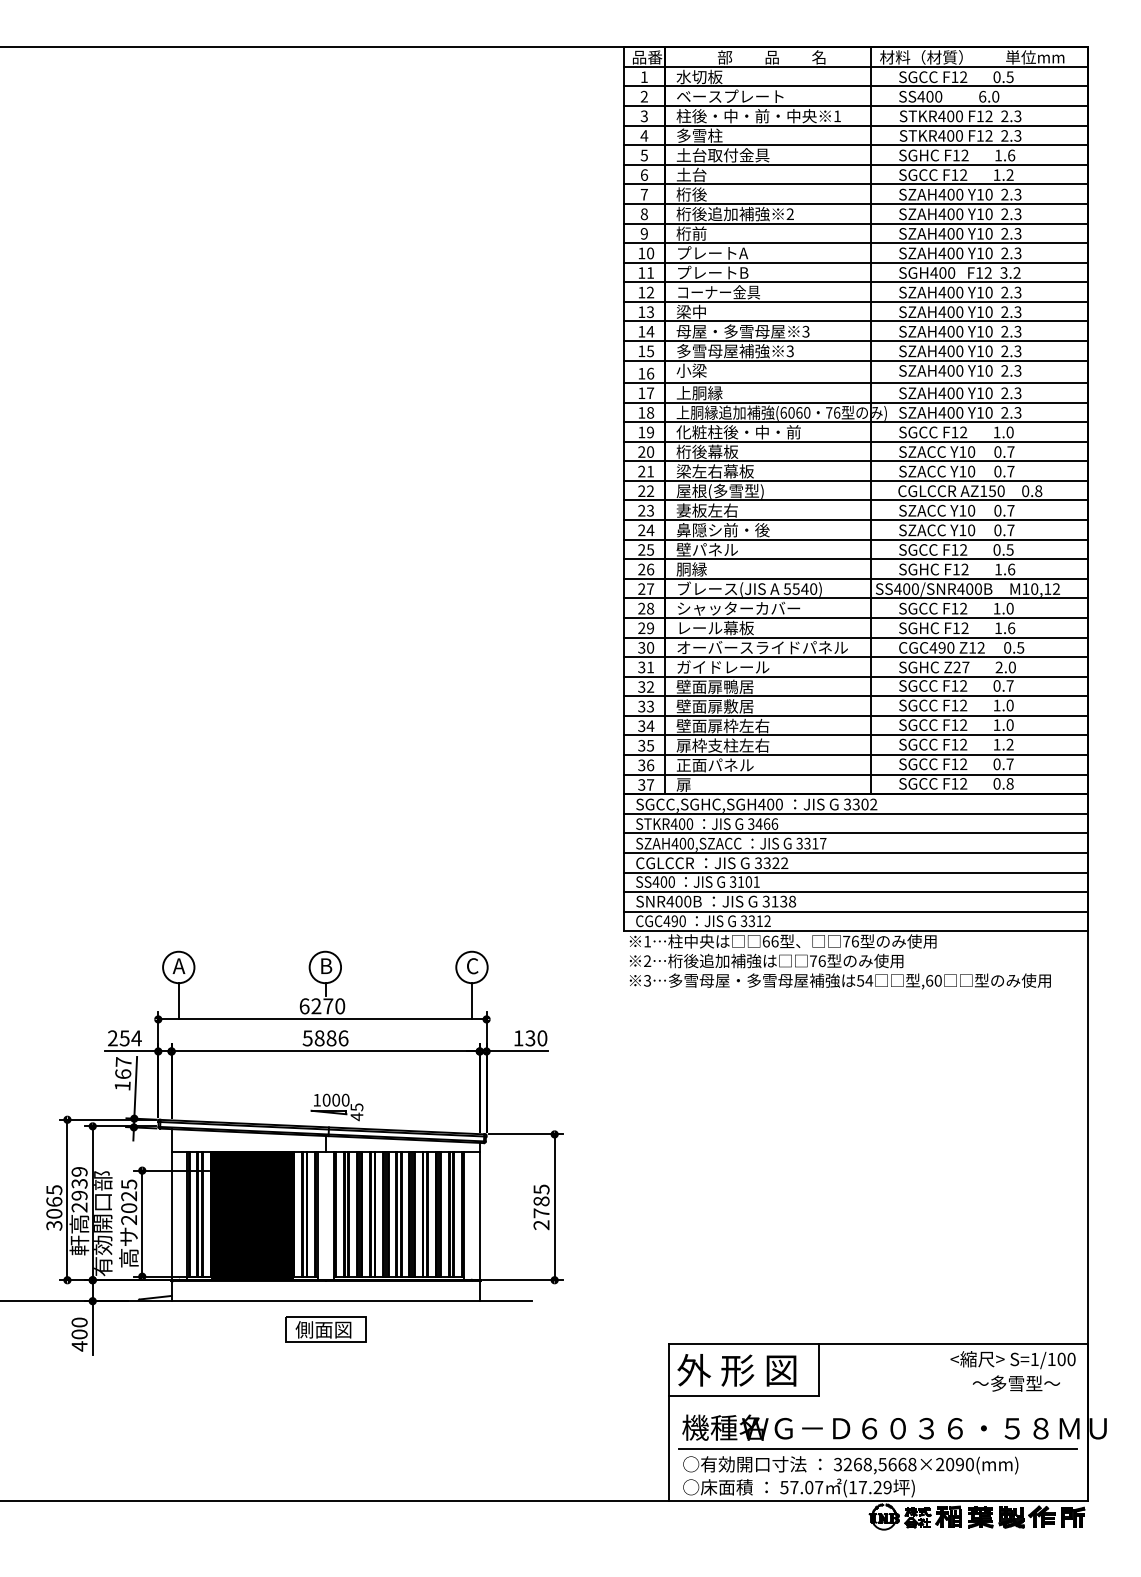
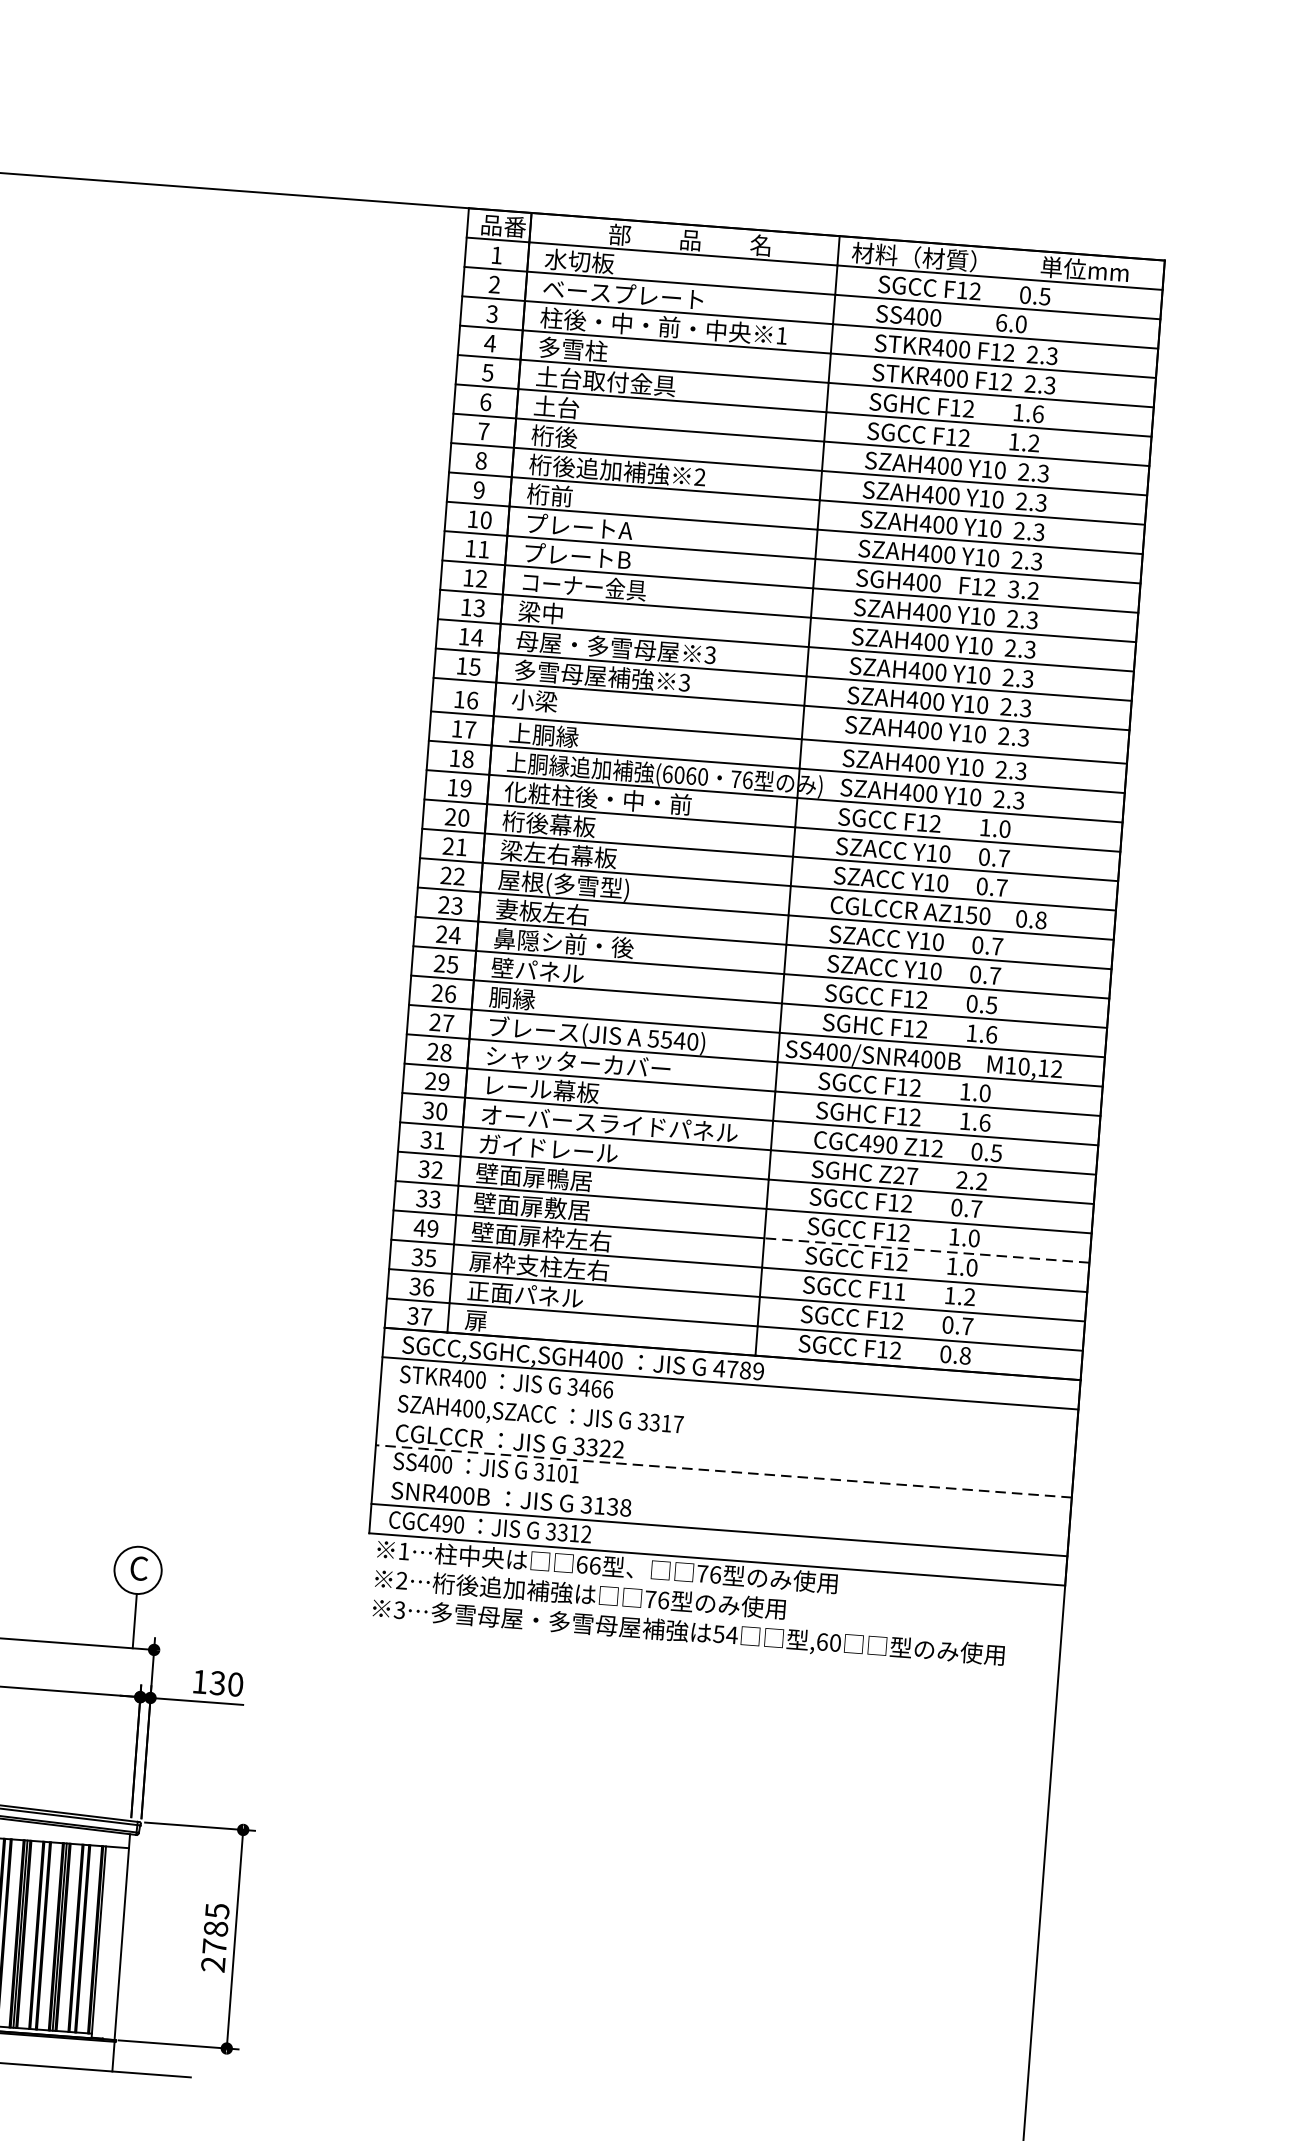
text: (1011, 667) -> (980, 1181), 2.0 -> 2.2
line: (978, 715) -> (925, 1249), solid -> dashed
text: (645, 726) -> (425, 1228), 34 -> 49
text: (963, 744) -> (899, 1291), F12 -> F11
text: (860, 804) -> (738, 1369), 3302 -> 4789
line: (855, 833) -> (728, 1412), removed
line: (855, 852) -> (725, 1441), removed
line: (855, 872) -> (723, 1471), solid -> dashed
line: (855, 892) -> (721, 1501), removed

